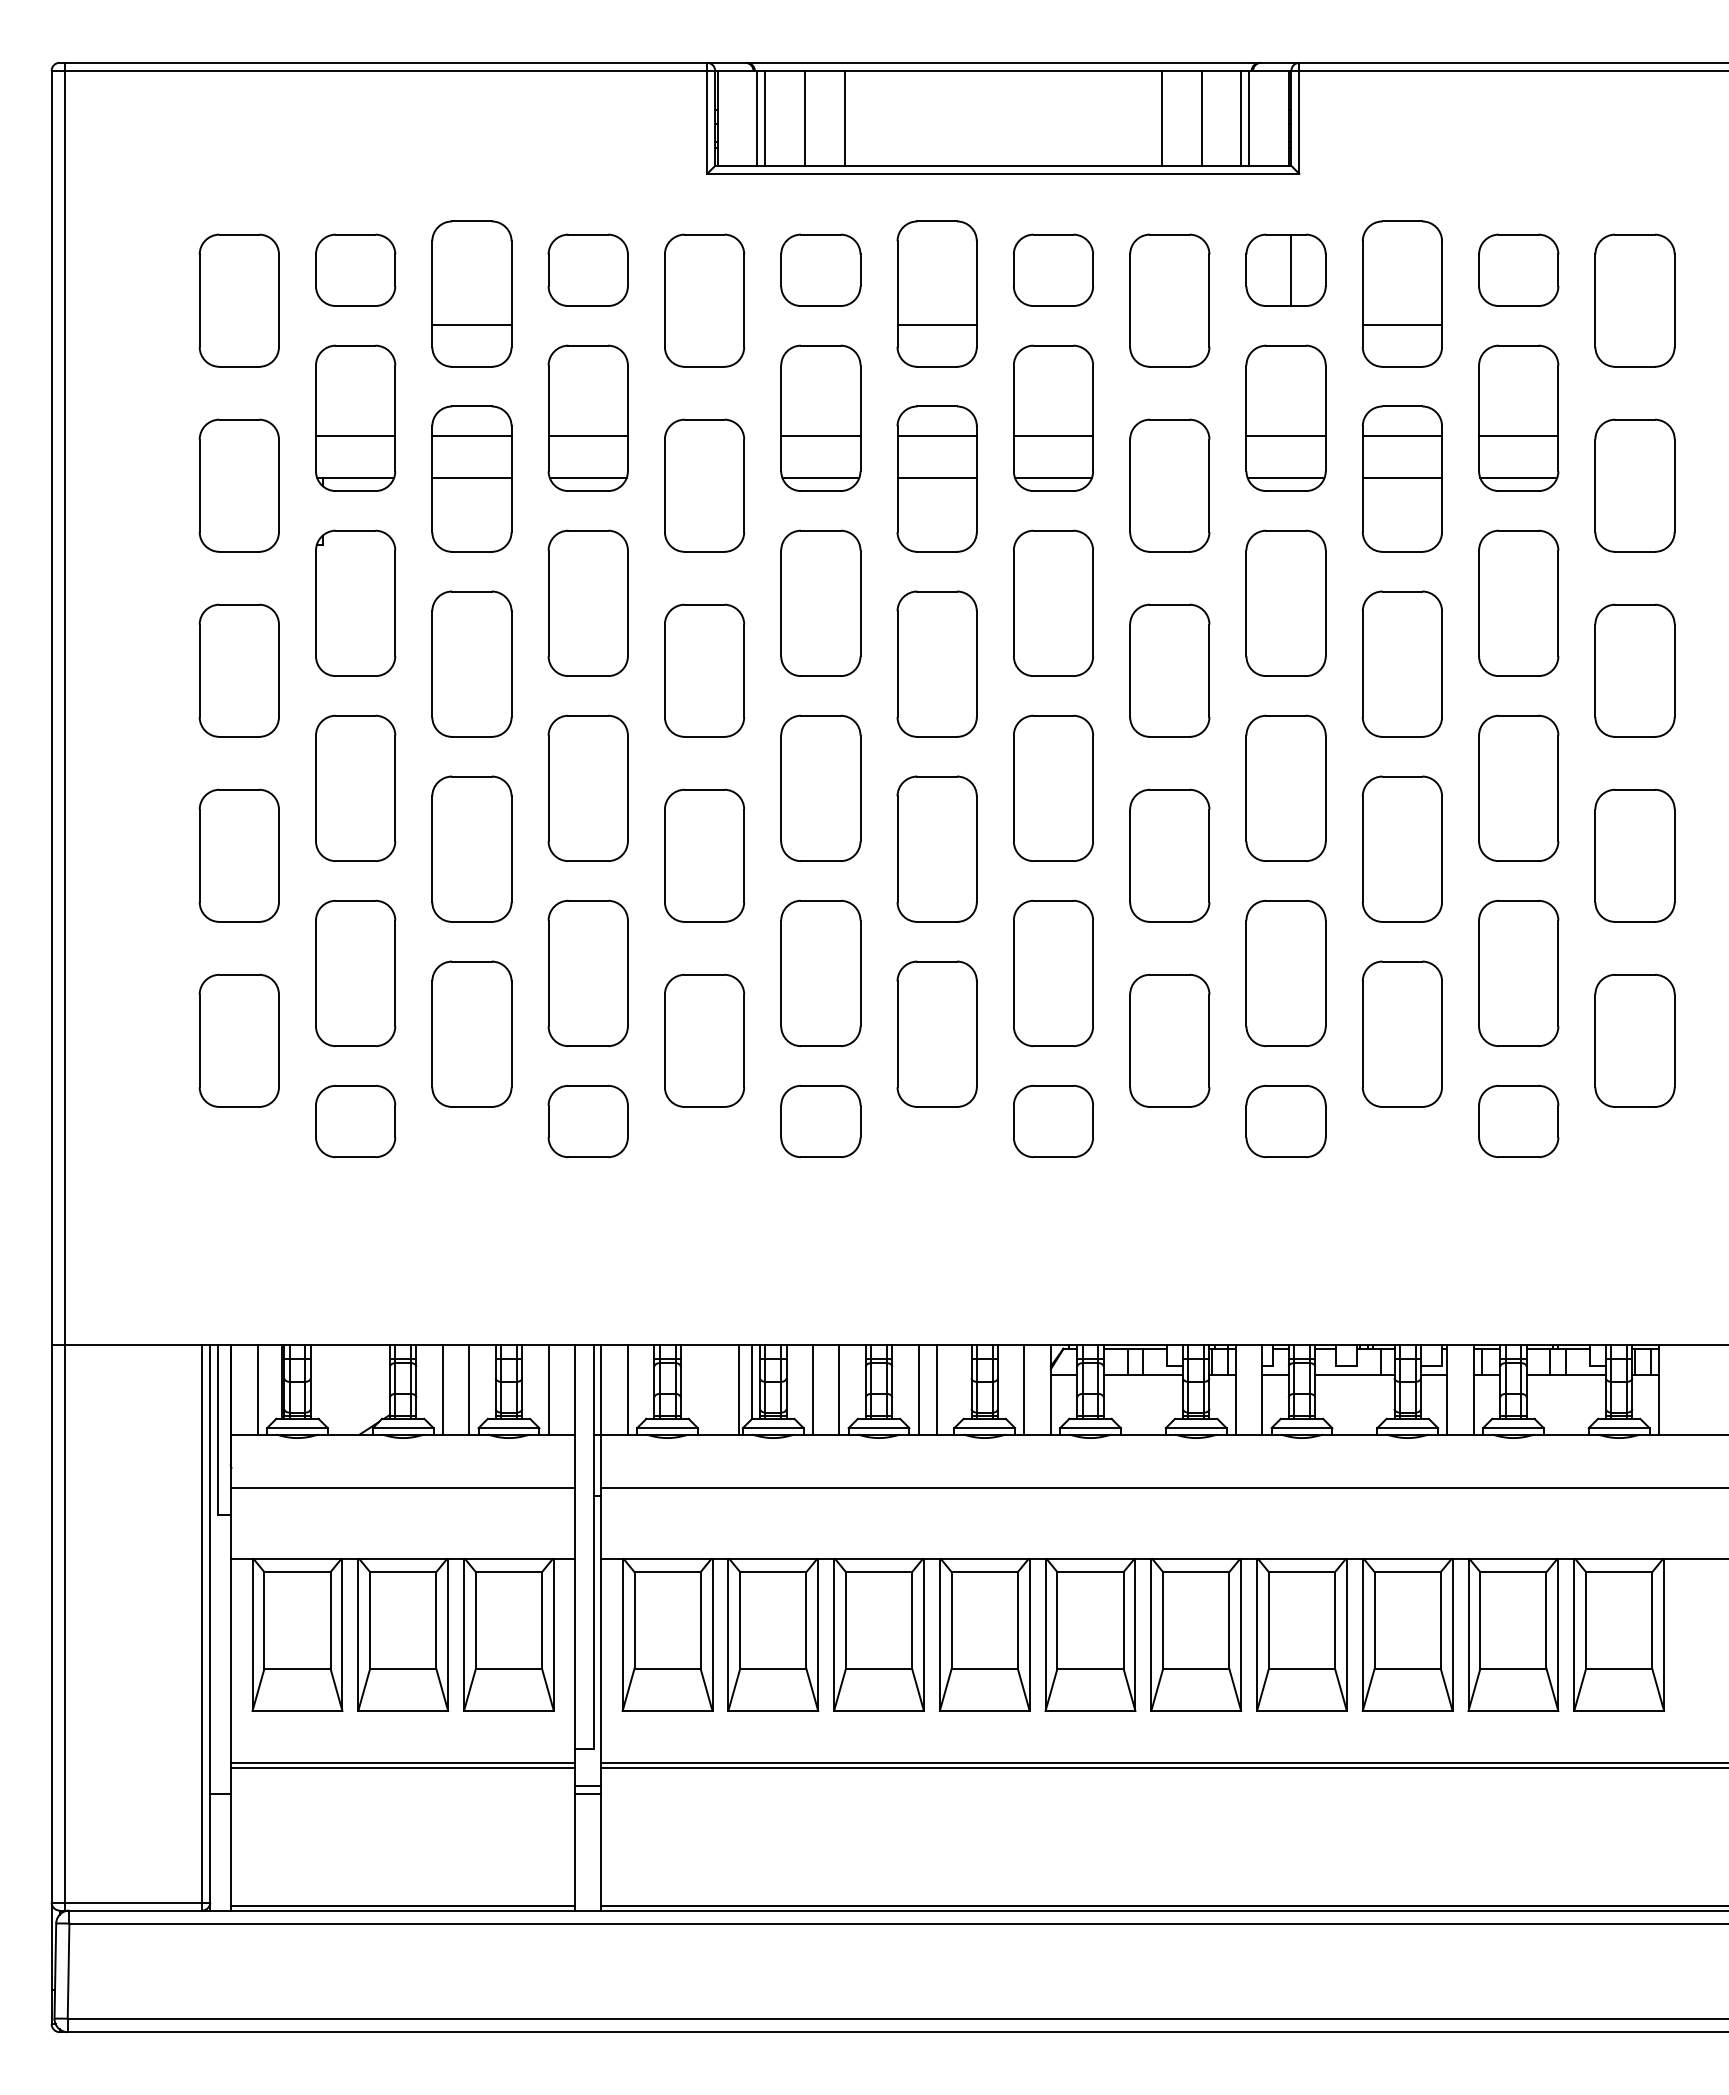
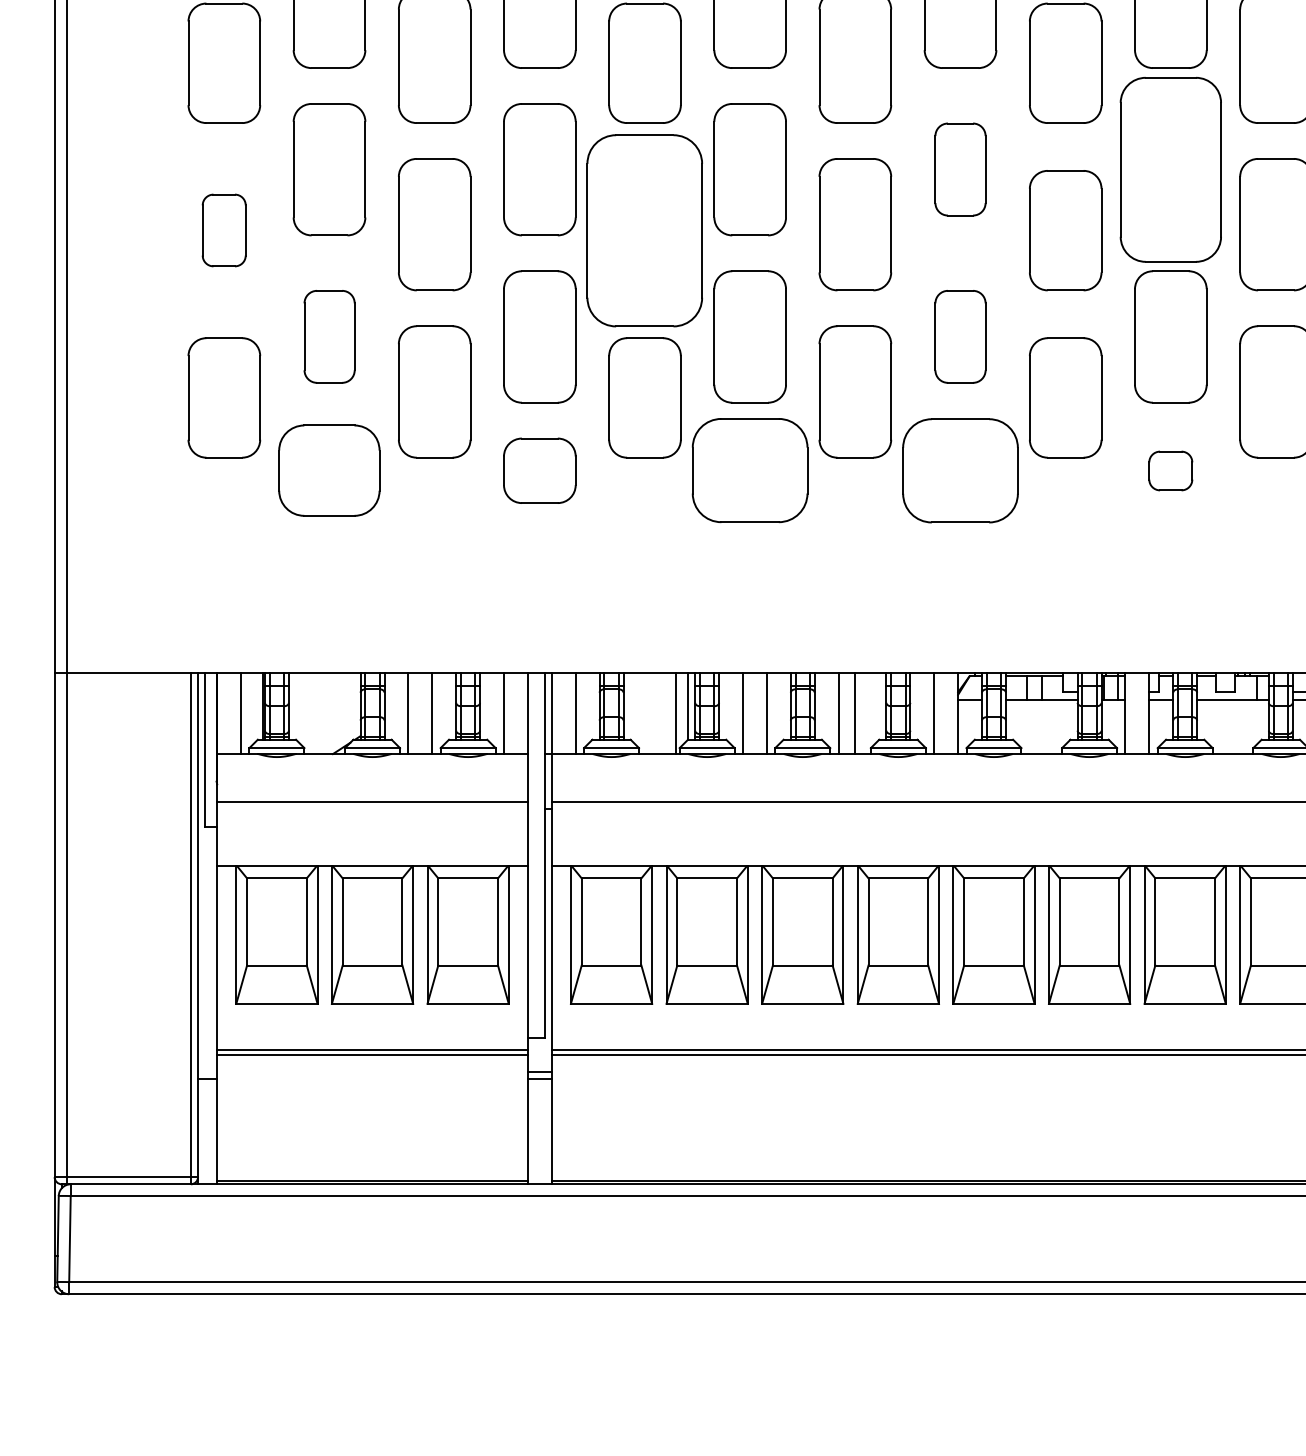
part: (1053, 787) -> (960, 168), size x0.7
part: (1285, 787) -> (1170, 168), size x1.4
part: (238, 855) -> (223, 230), size x0.6
part: (704, 855) -> (644, 230), size x1.6
part: (355, 972) -> (329, 336), size x0.7
part: (1053, 972) -> (960, 336), size x0.7
part: (355, 1121) -> (329, 470), size x1.4
part: (820, 1121) -> (749, 470), size x1.6
part: (1053, 1121) -> (960, 470), size x1.6
part: (1285, 1121) -> (1170, 470), size x0.6

